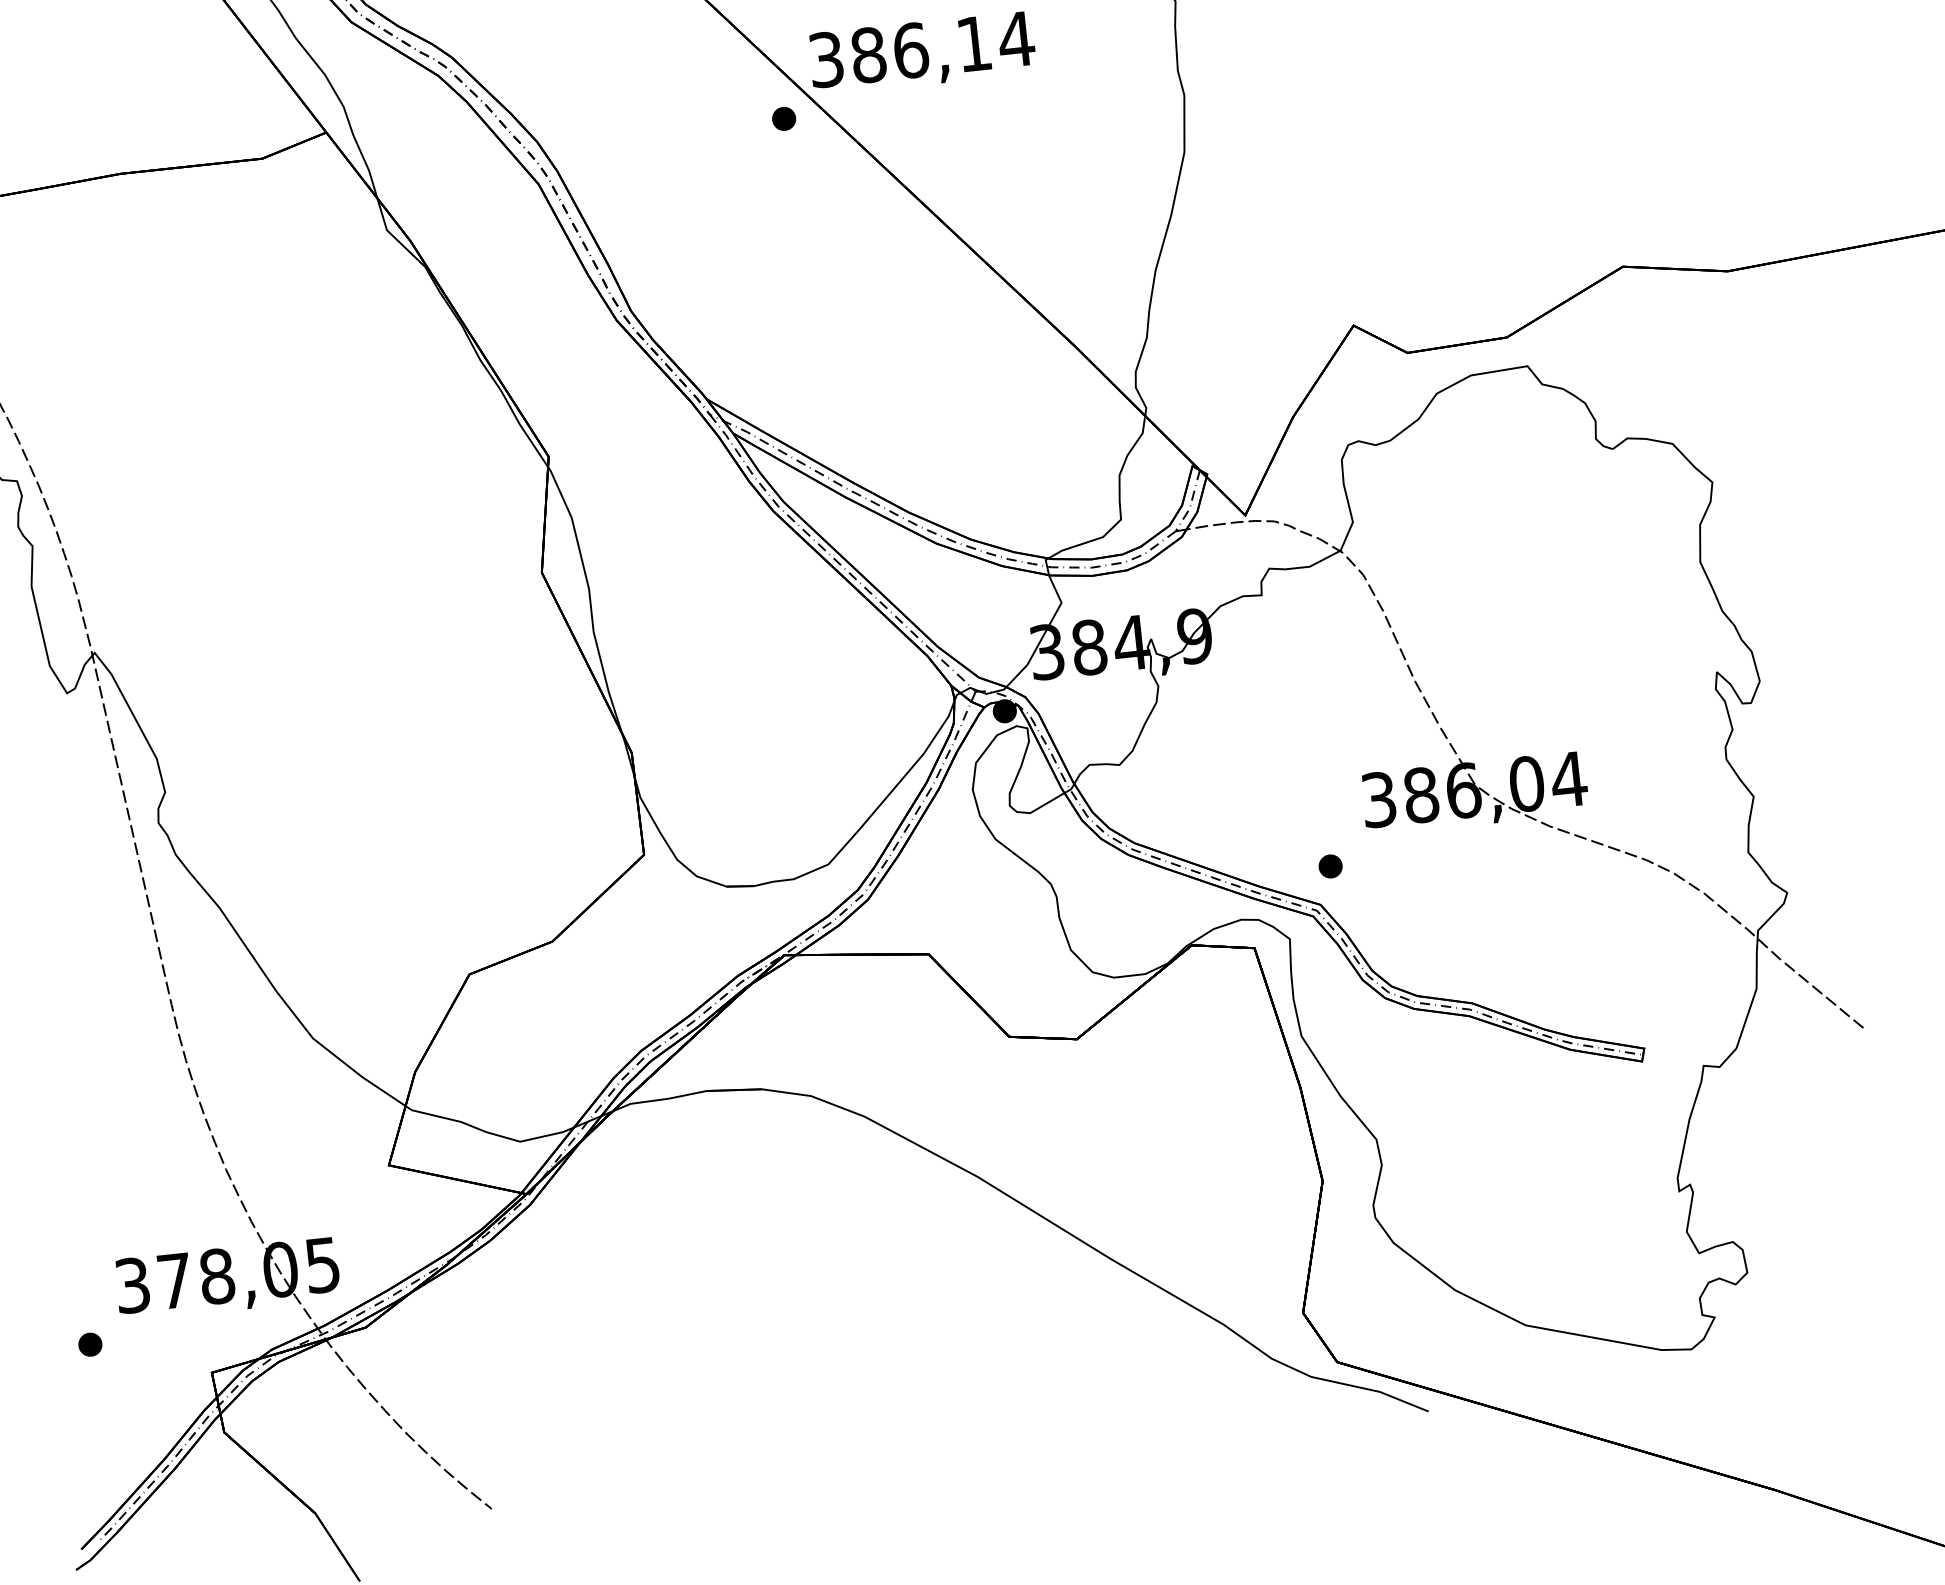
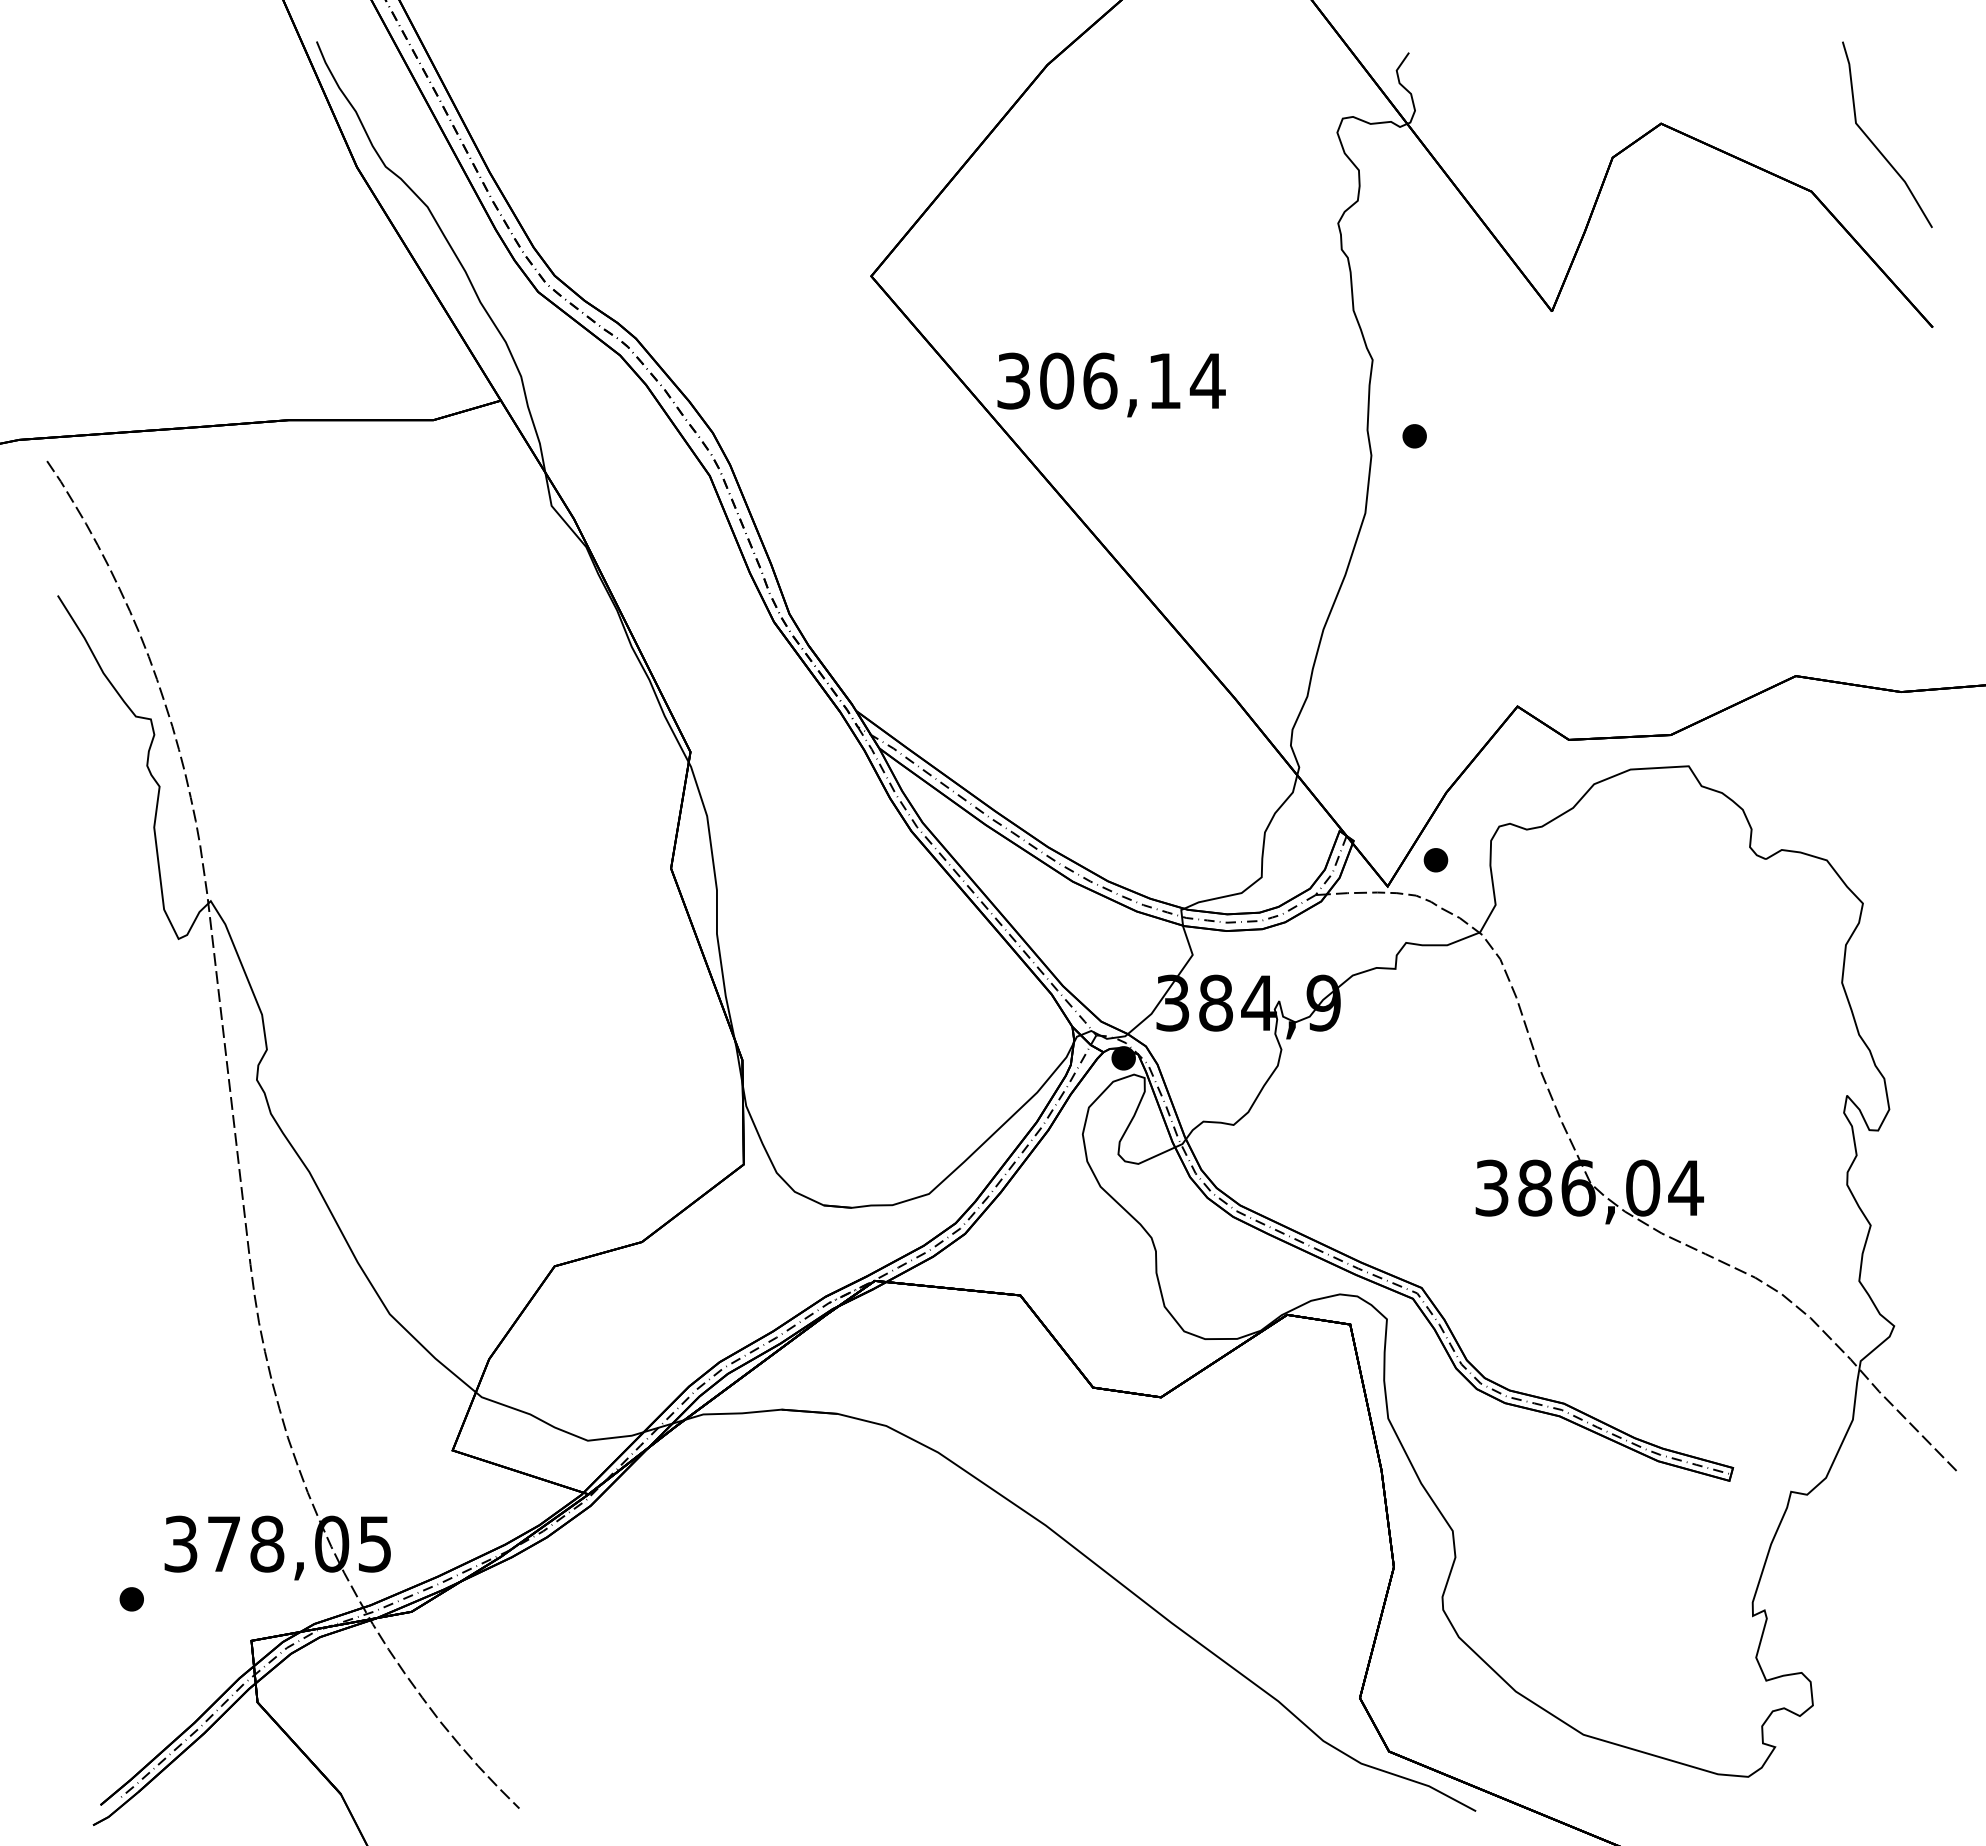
text: (869, 55) -> (1057, 381), 386,14 -> 306,14
part: (783, 119) -> (1414, 436), moved
part: (1330, 866) -> (1435, 860), moved

